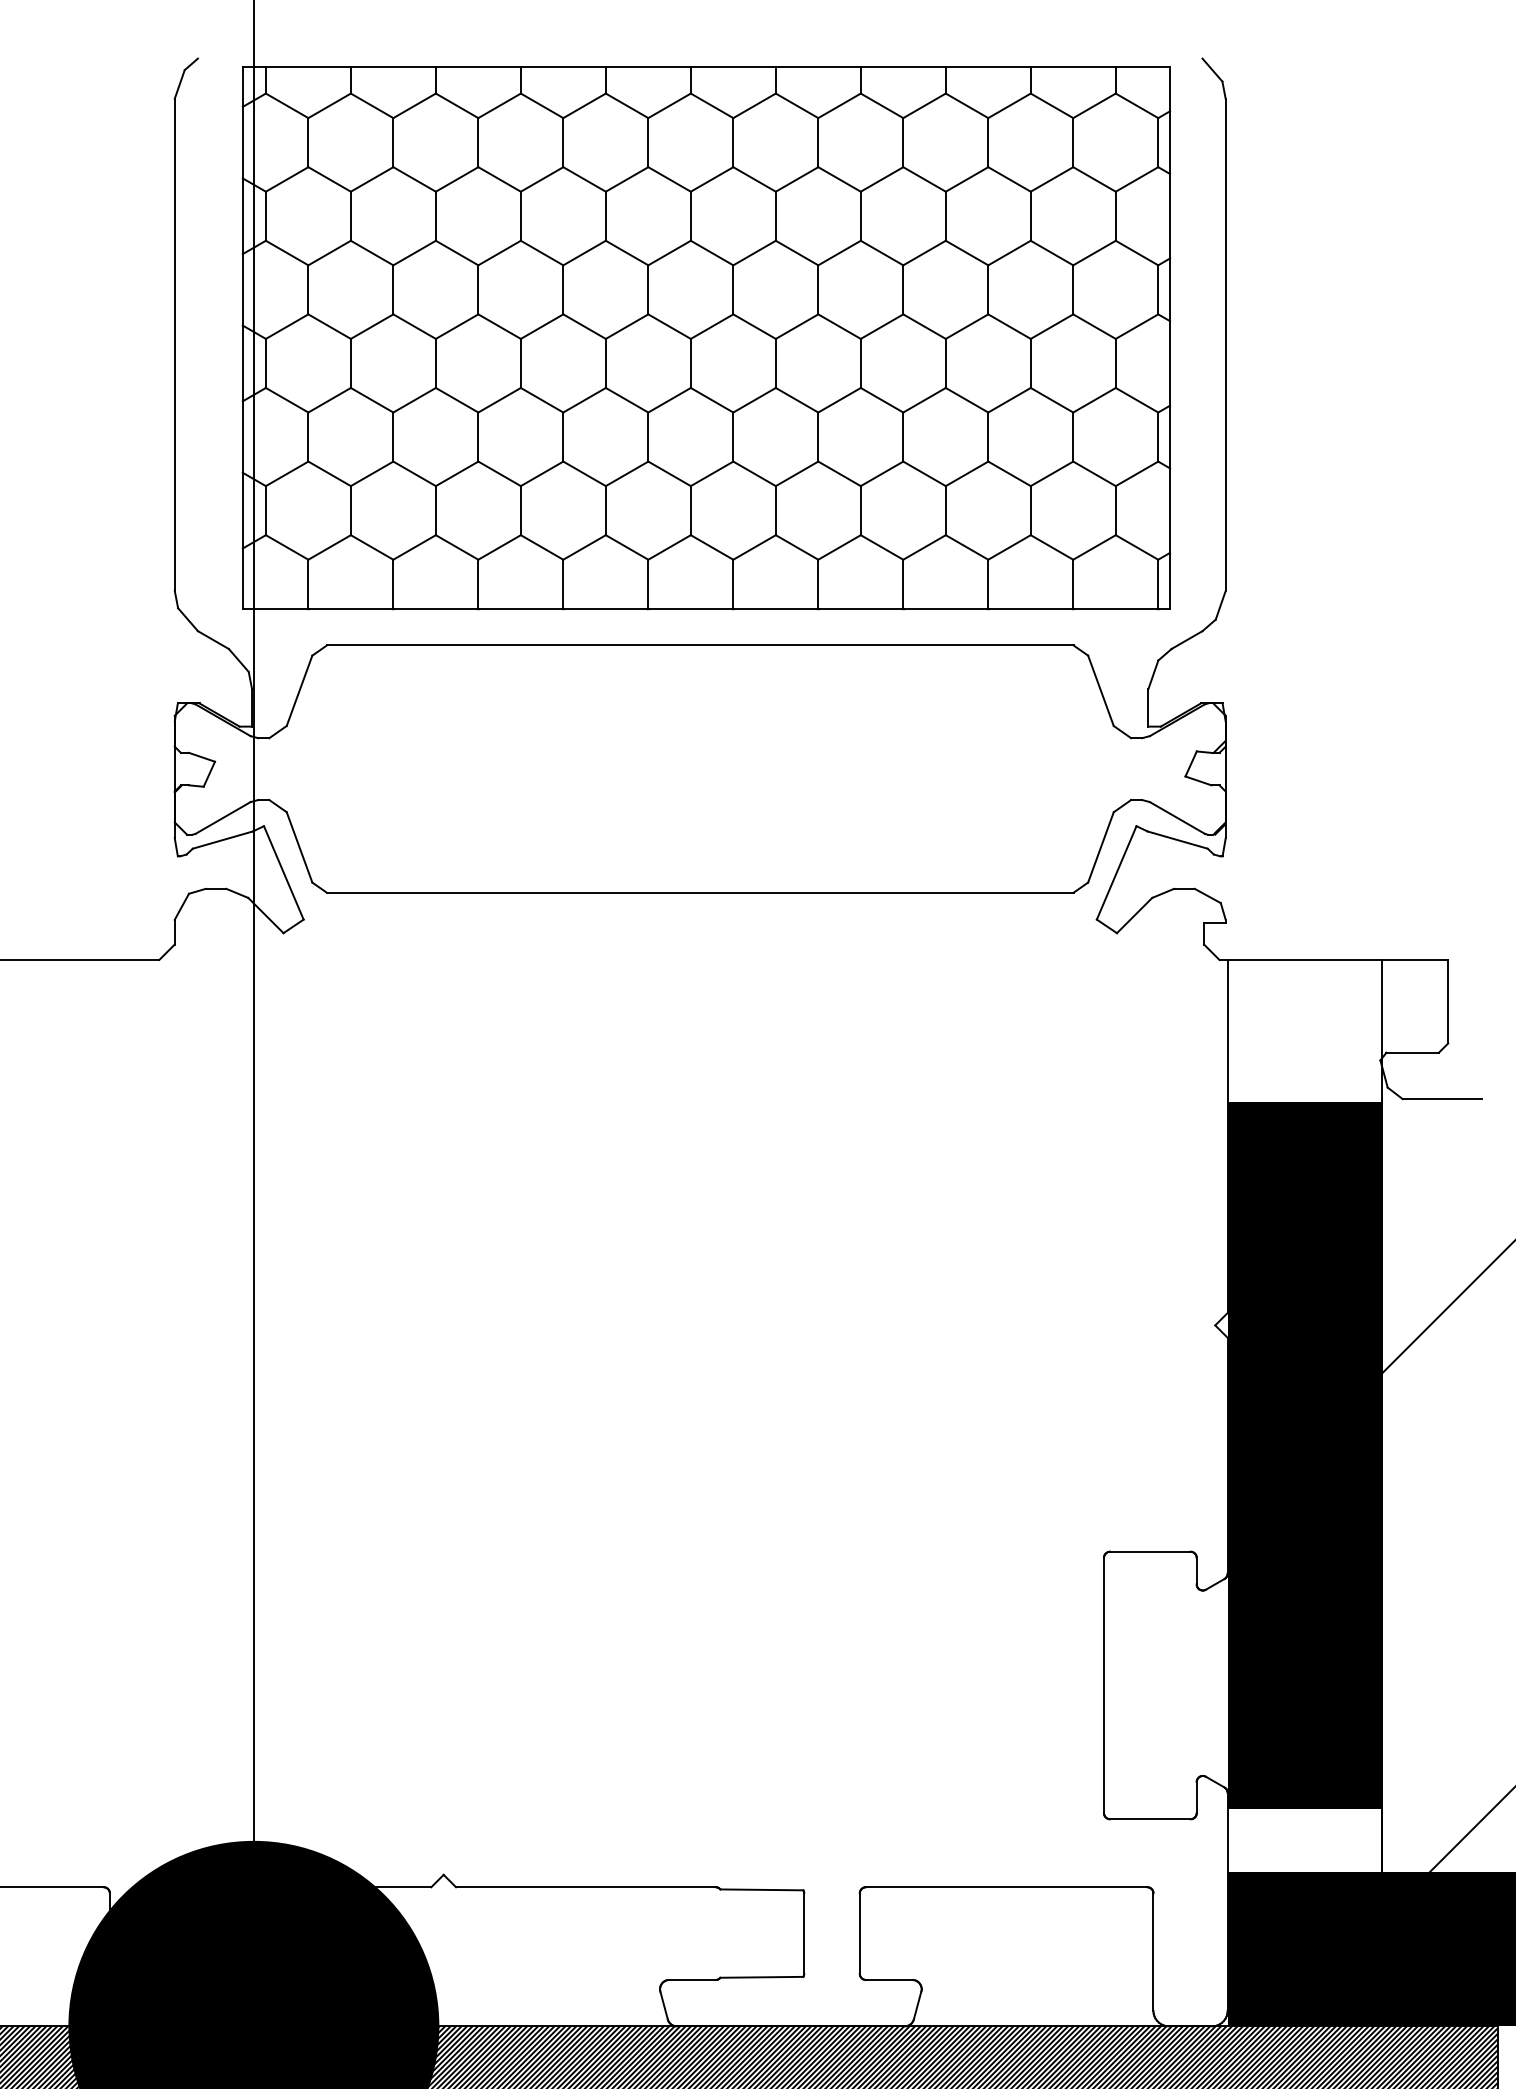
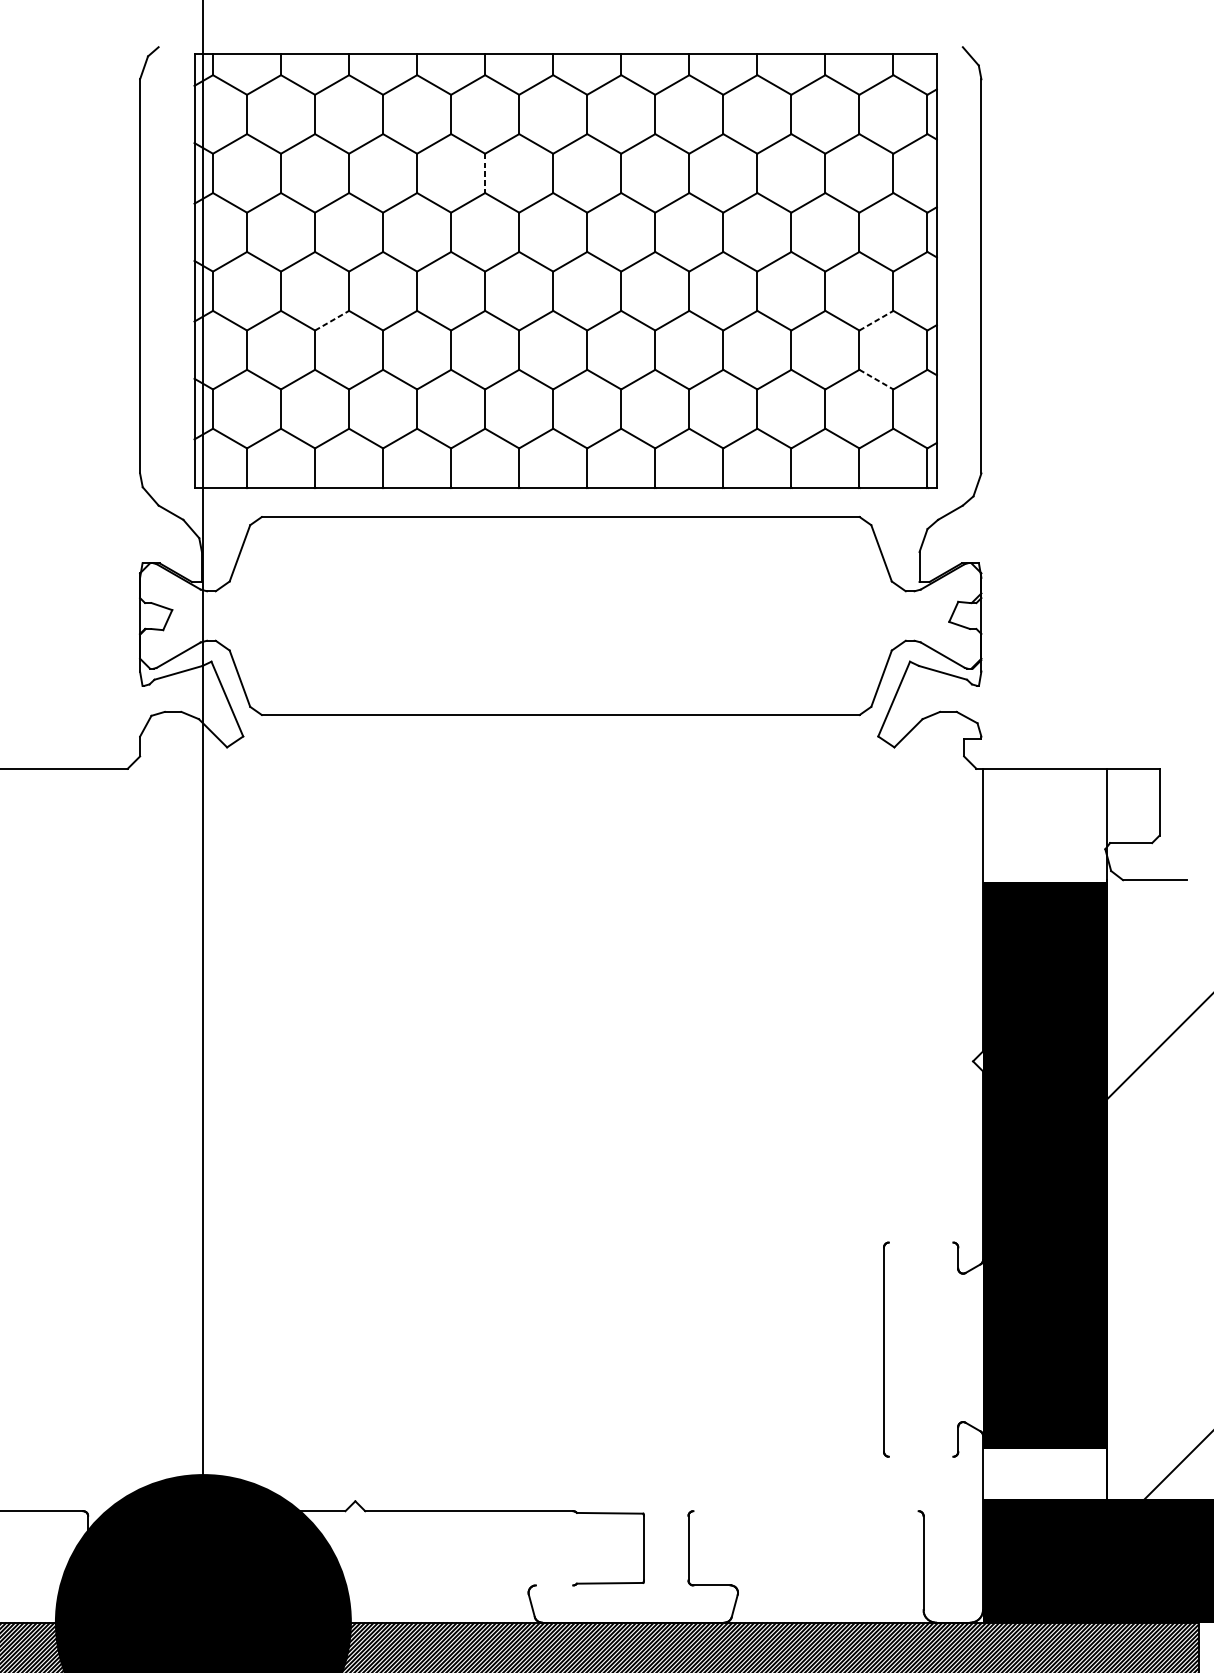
line: (605, 216) -> (484, 173), solid -> dashed
line: (414, 400) -> (331, 320), solid -> dashed
line: (1094, 400) -> (876, 320), solid -> dashed
line: (1094, 473) -> (876, 379), solid -> dashed
line: (1150, 1551) -> (921, 1242), removed
line: (1150, 1819) -> (921, 1456), removed
line: (1006, 1887) -> (805, 1511), removed
line: (692, 1979) -> (554, 1585), removed

